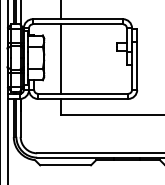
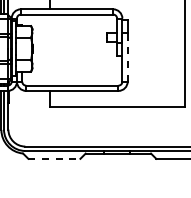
line: (60, 58) -> (49, 49), removed
line: (137, 65) -> (127, 56), solid -> dashed
line: (65, 164) -> (54, 158), solid -> dashed

